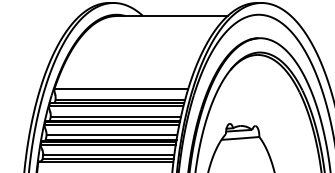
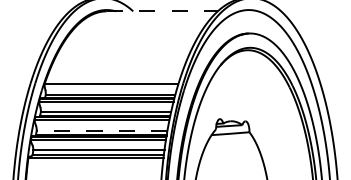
line: (172, 16) -> (162, 11), solid -> dashed
line: (111, 135) -> (101, 130), solid -> dashed

